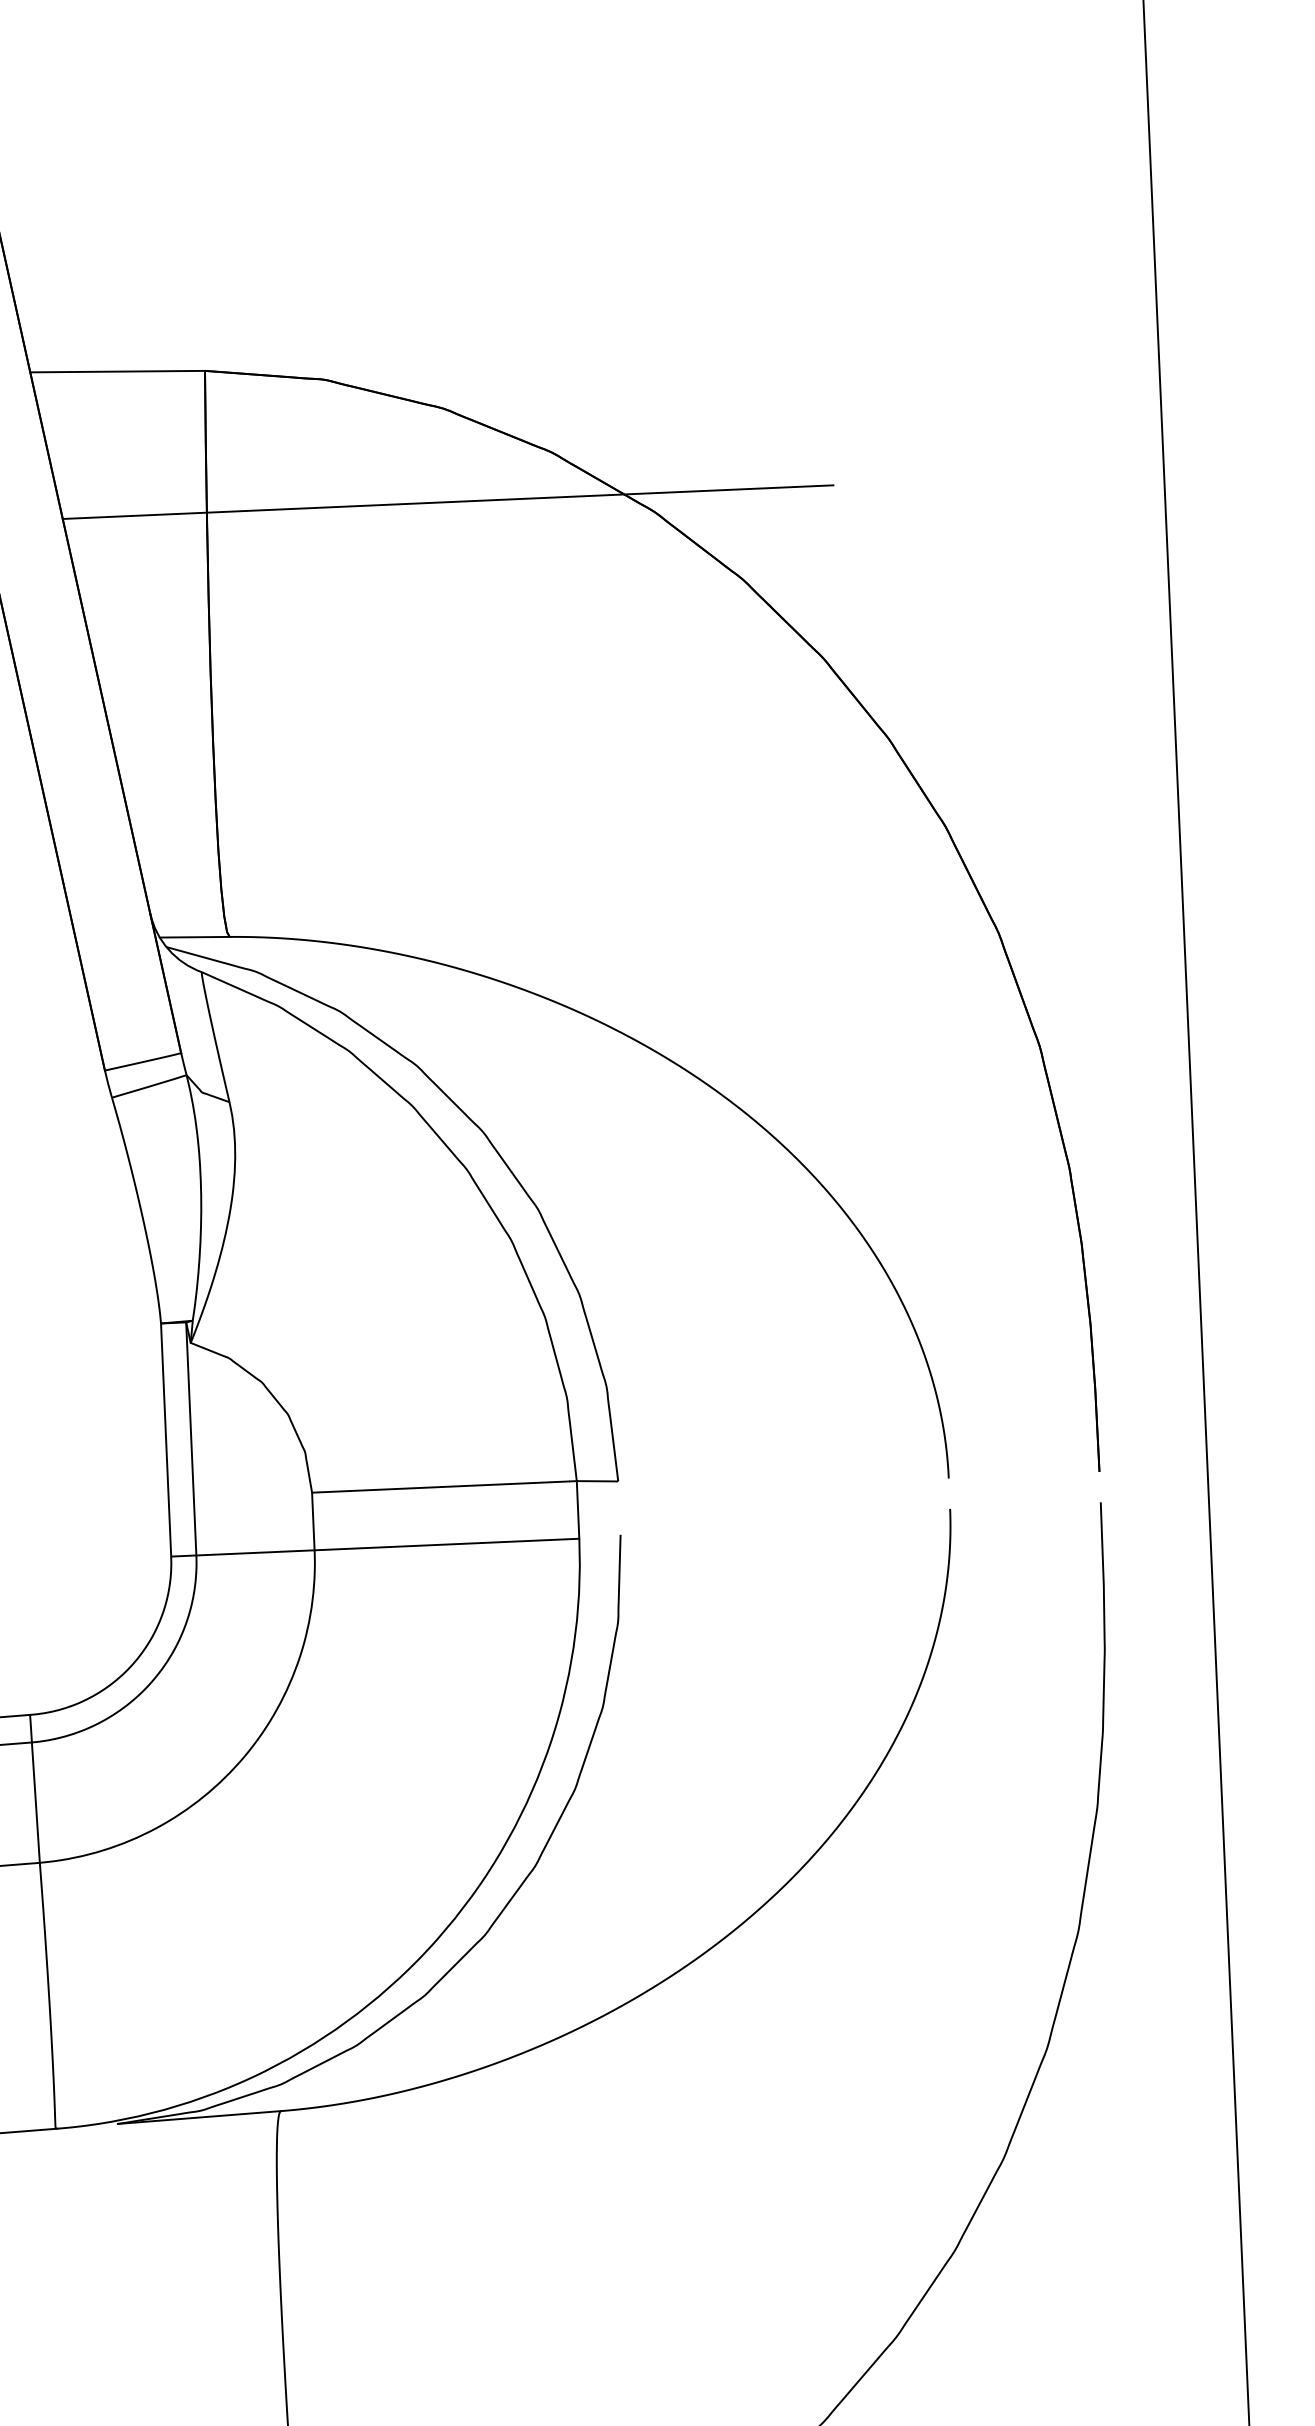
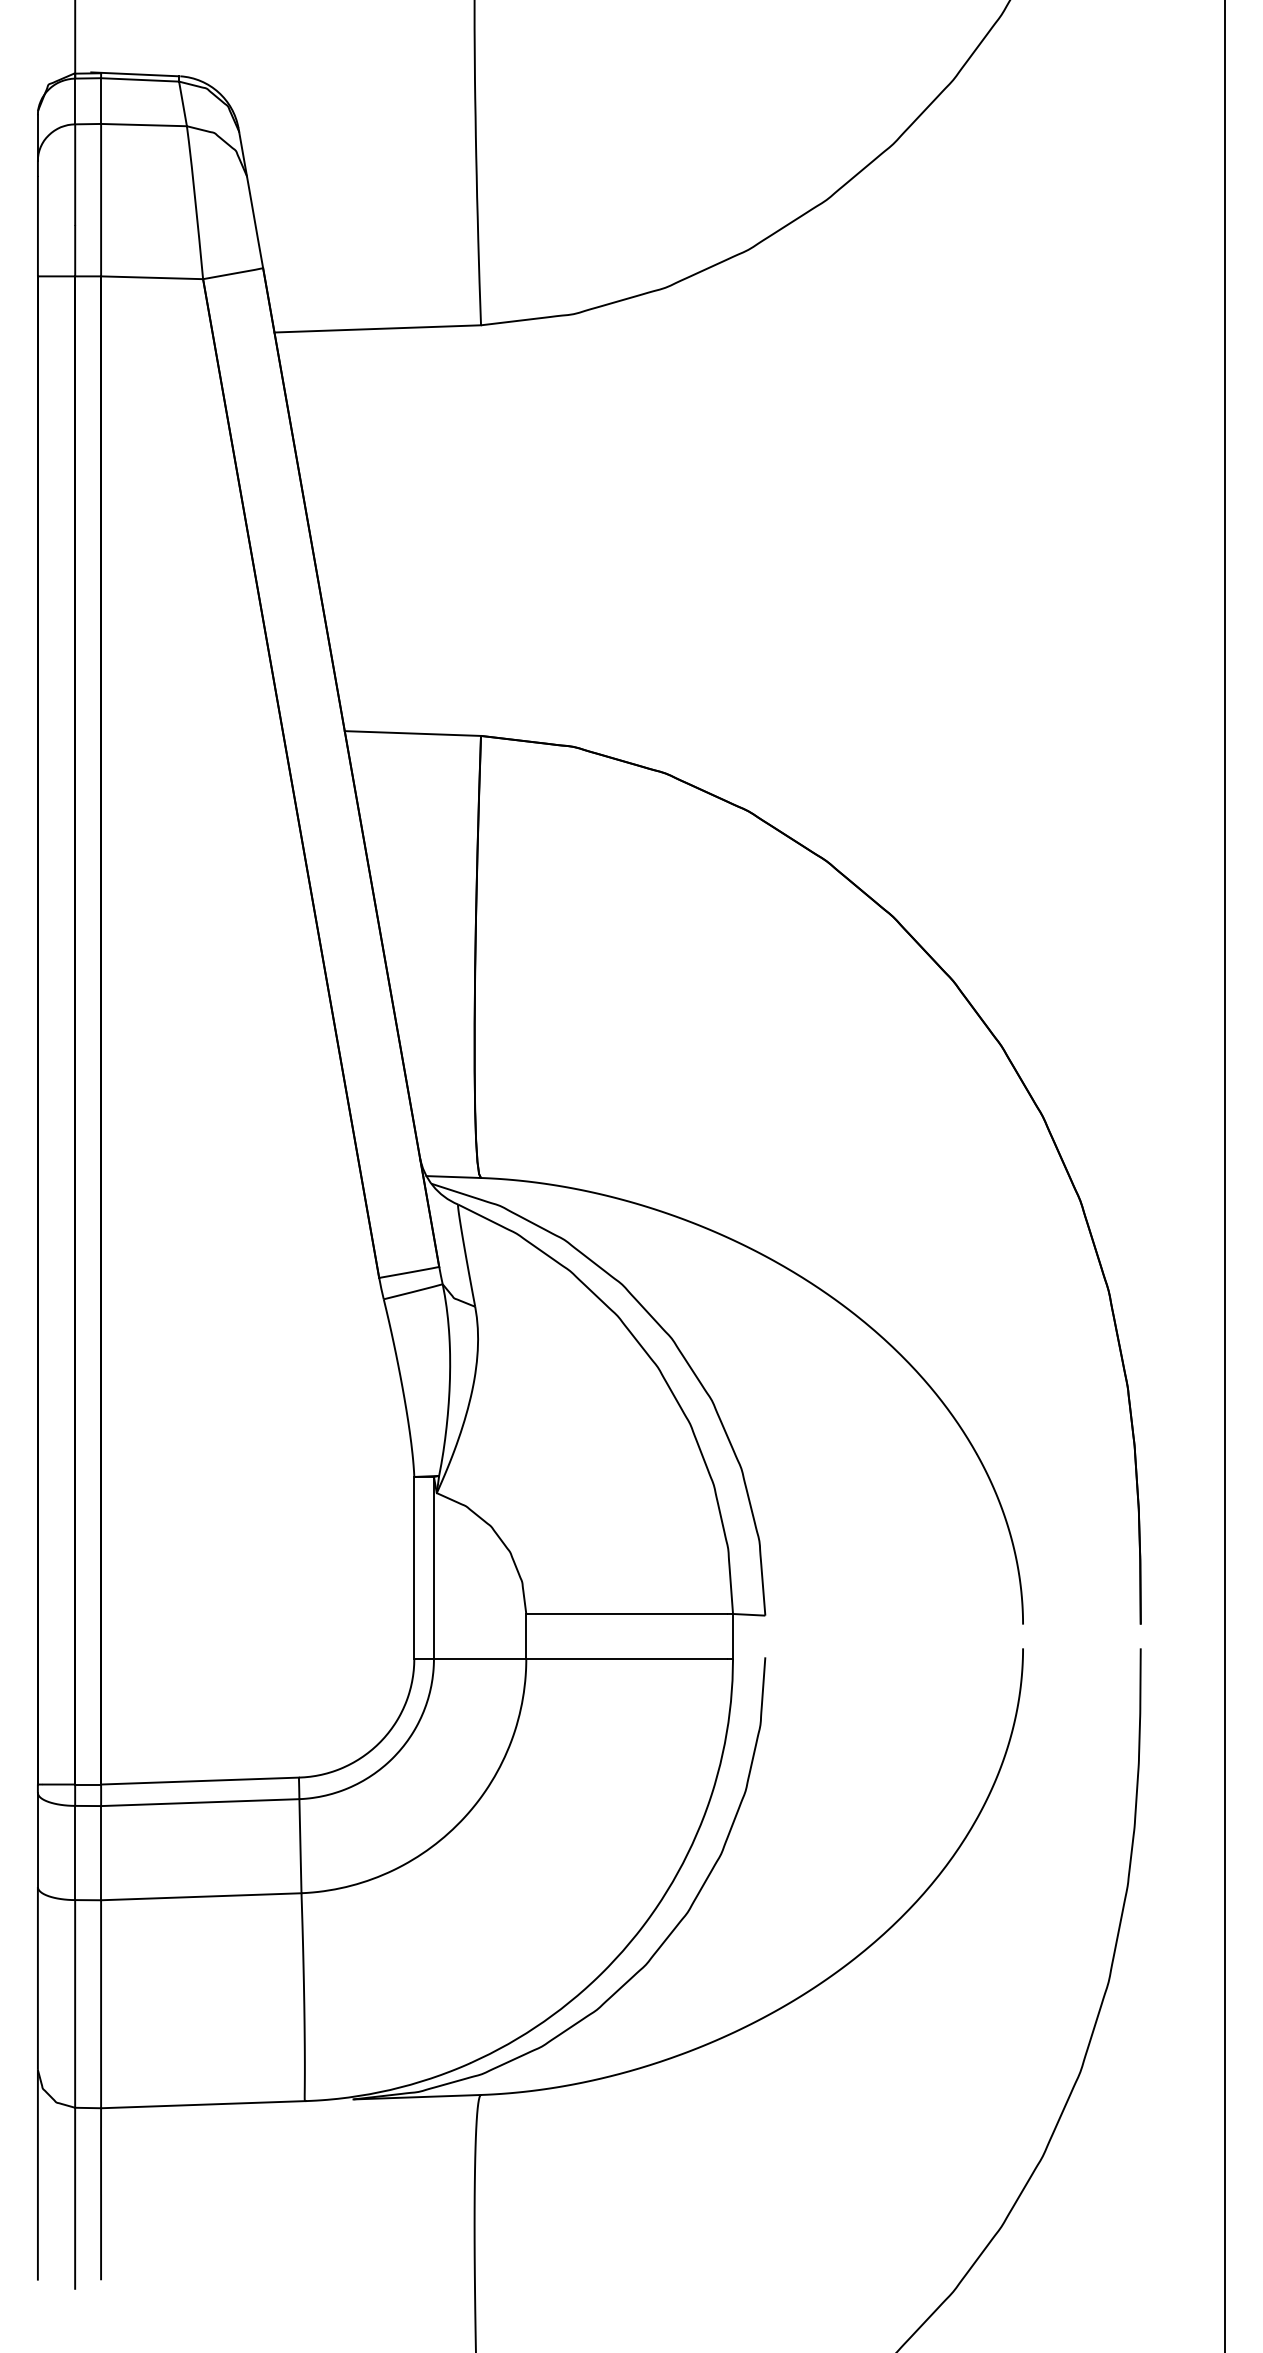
line: (447, 502) -> (665, 846), removed

